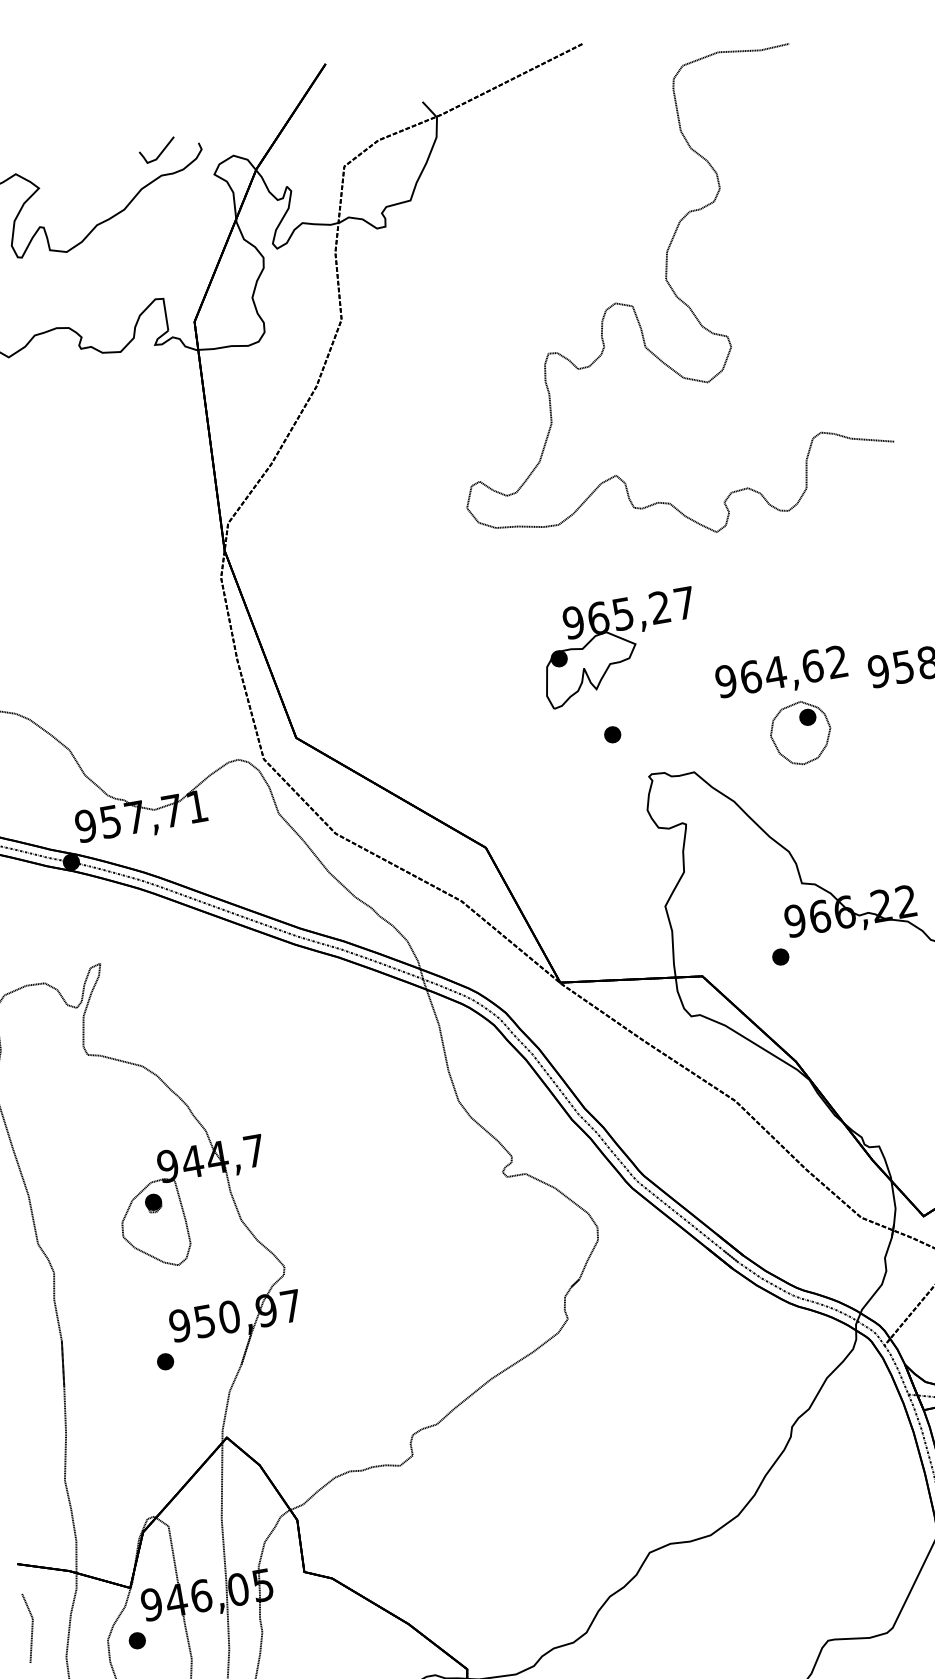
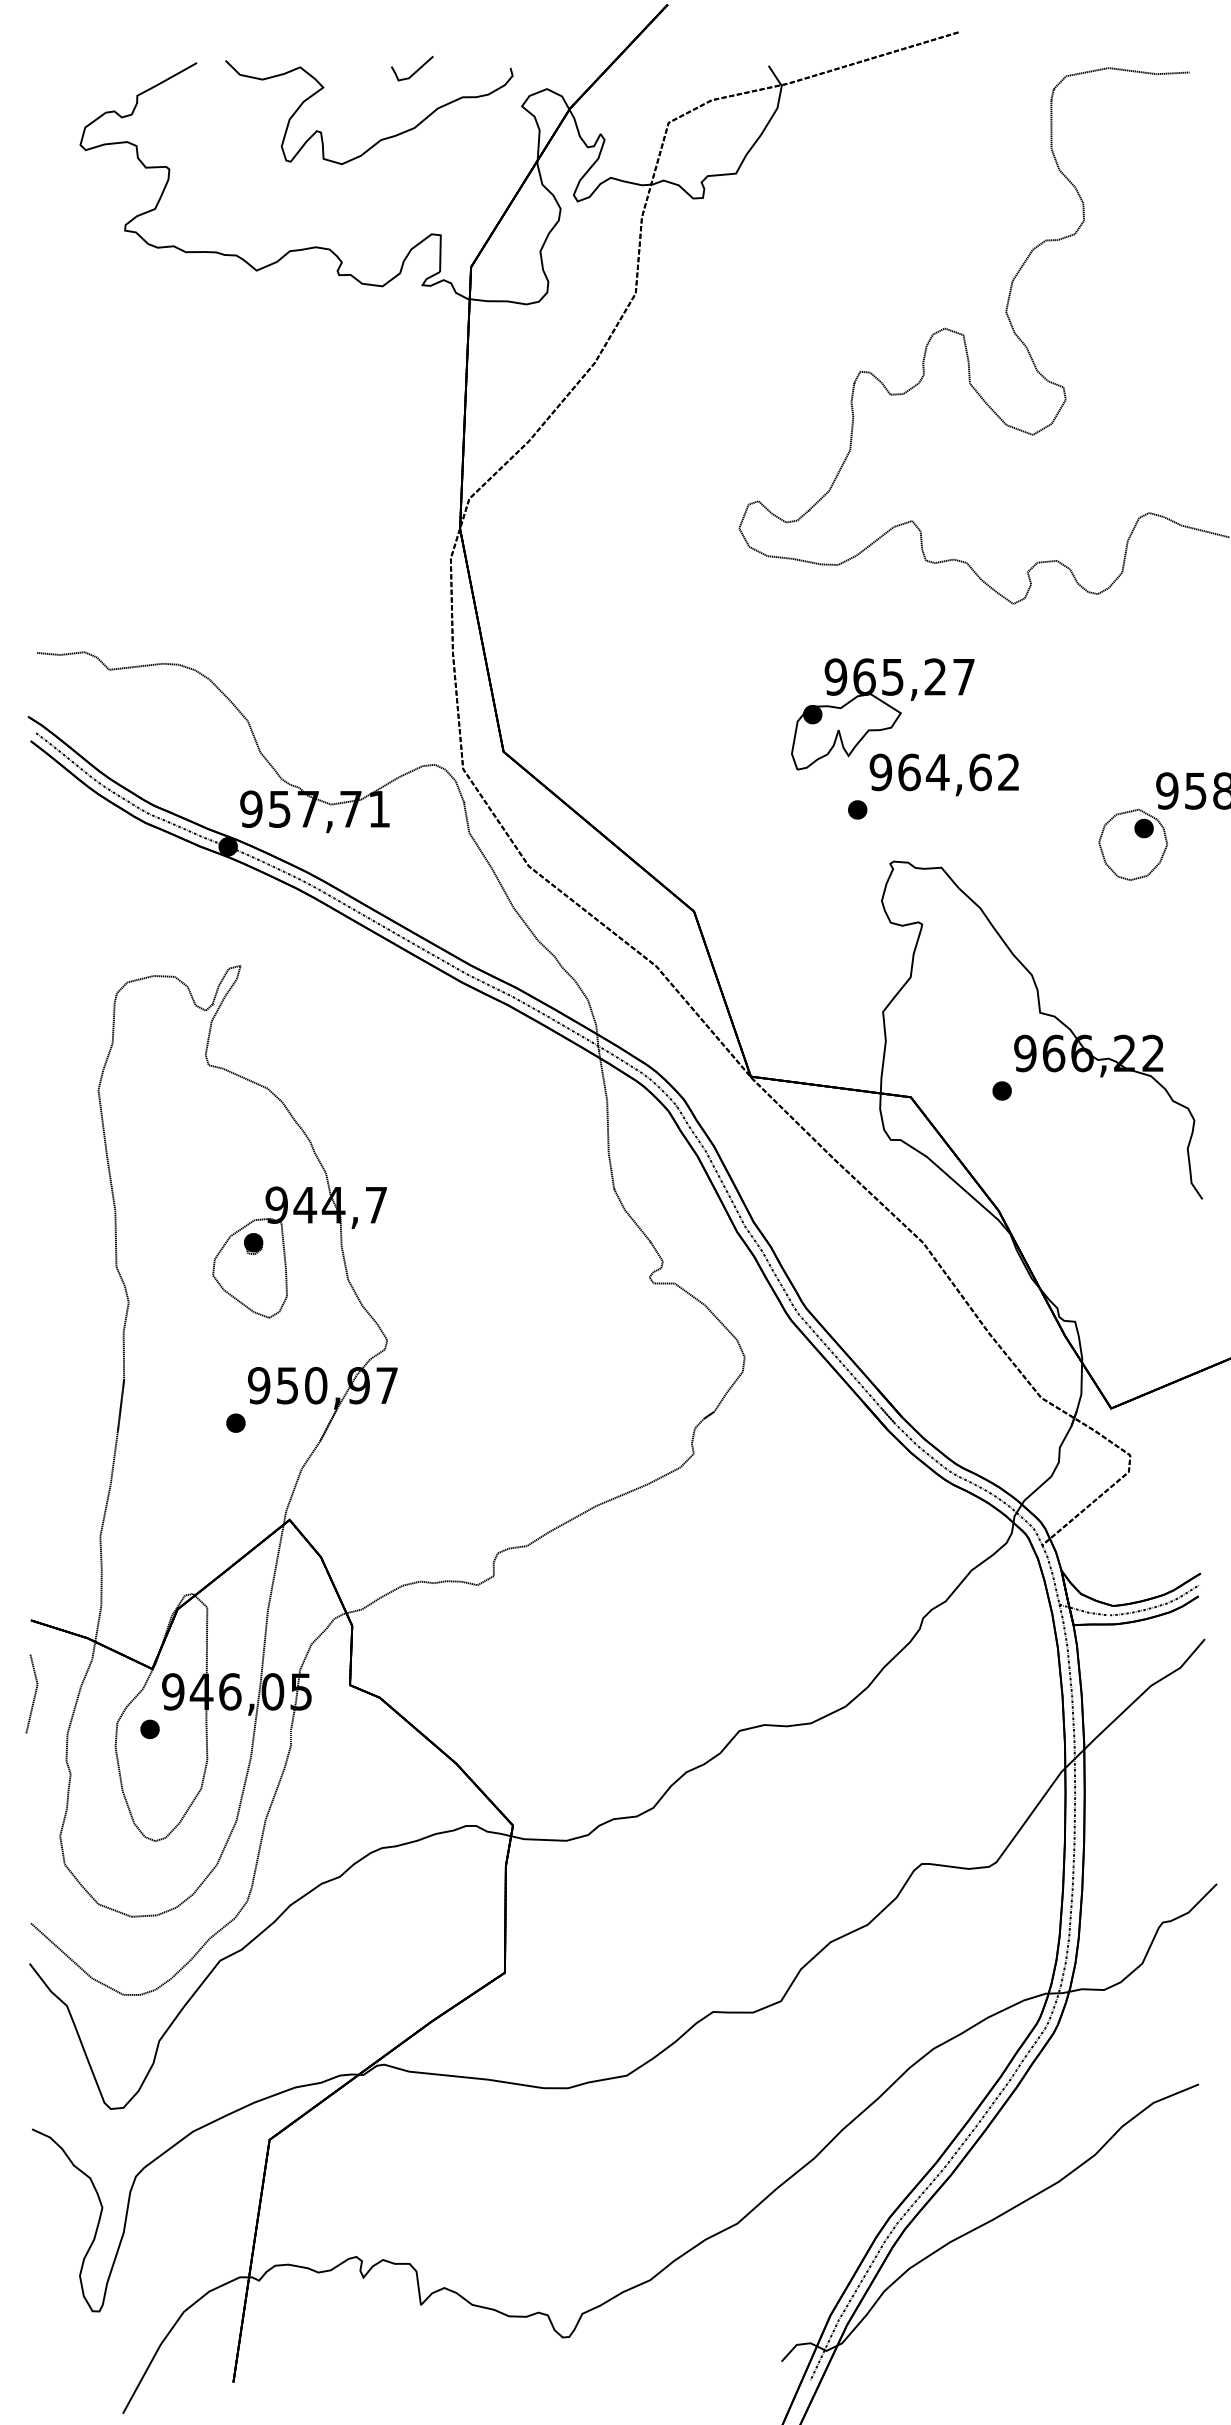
line: (159, 153) -> (413, 72), moved
text: (780, 673) -> (943, 774), moved
part: (800, 733) -> (1132, 844), moved

